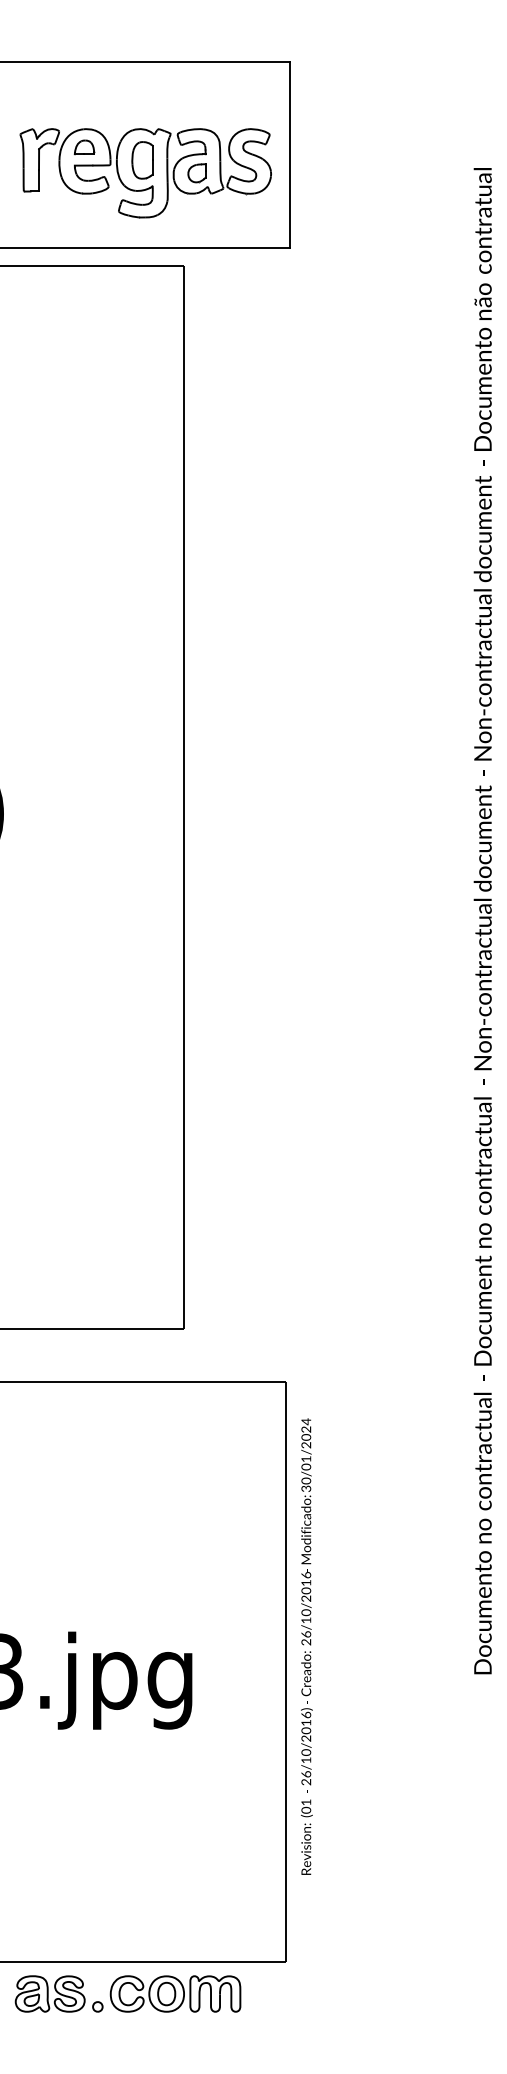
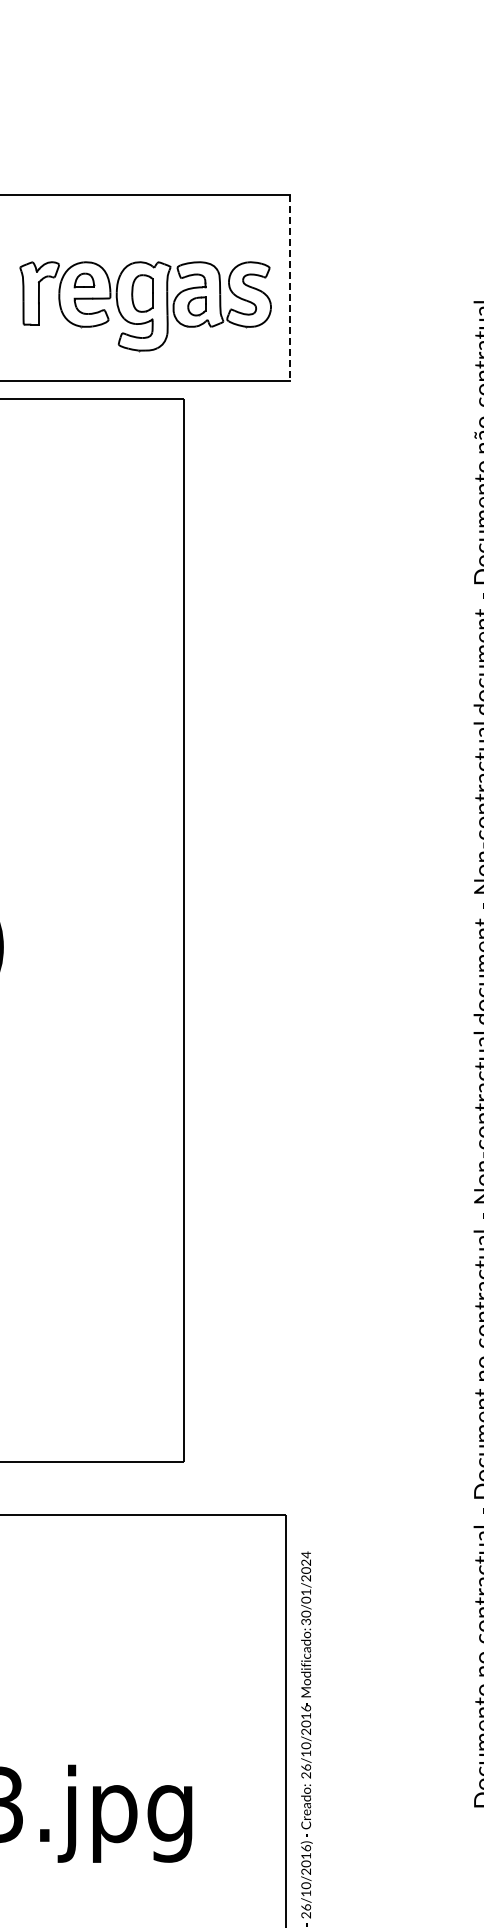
line: (290, 154) -> (290, 287), solid -> dashed

